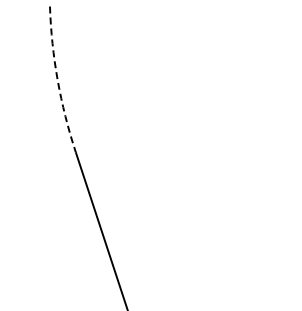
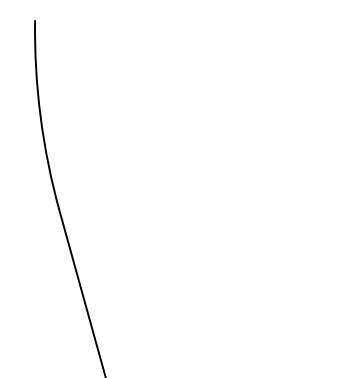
arc: (57, 80) -> (40, 117), dashed -> solid

